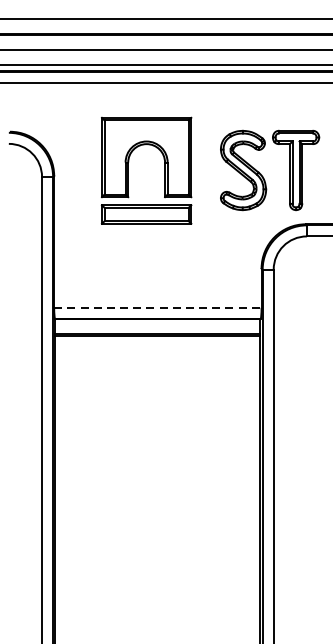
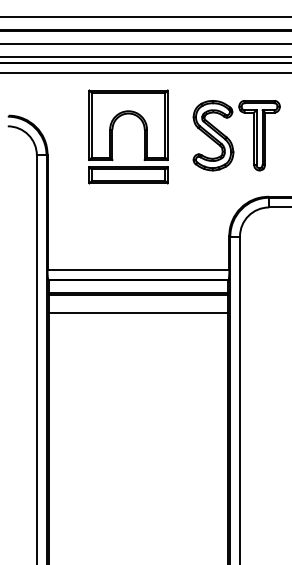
part: (128, 170) -> (112, 136), moved
part: (262, 174) -> (230, 139), moved
line: (157, 308) -> (138, 270), dashed -> solid
line: (157, 357) -> (138, 313), added

